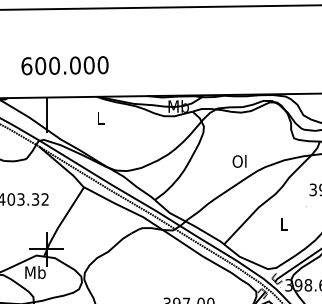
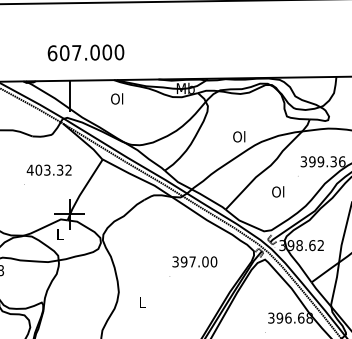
text: (54, 65) -> (76, 52), 600.000 -> 607.000
text: (100, 117) -> (117, 98), L -> Ol
text: (284, 223) -> (278, 191), L -> Ol
text: (35, 271) -> (60, 233), Mb -> L

